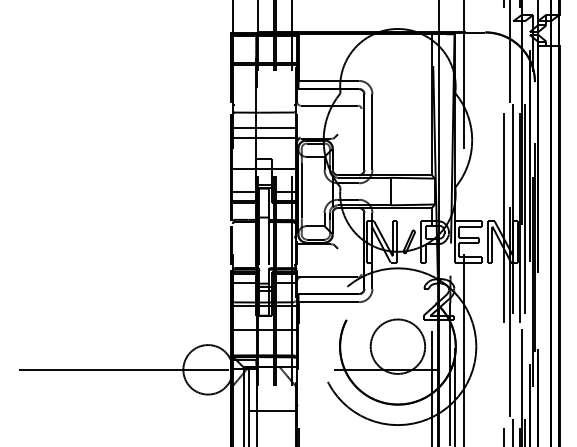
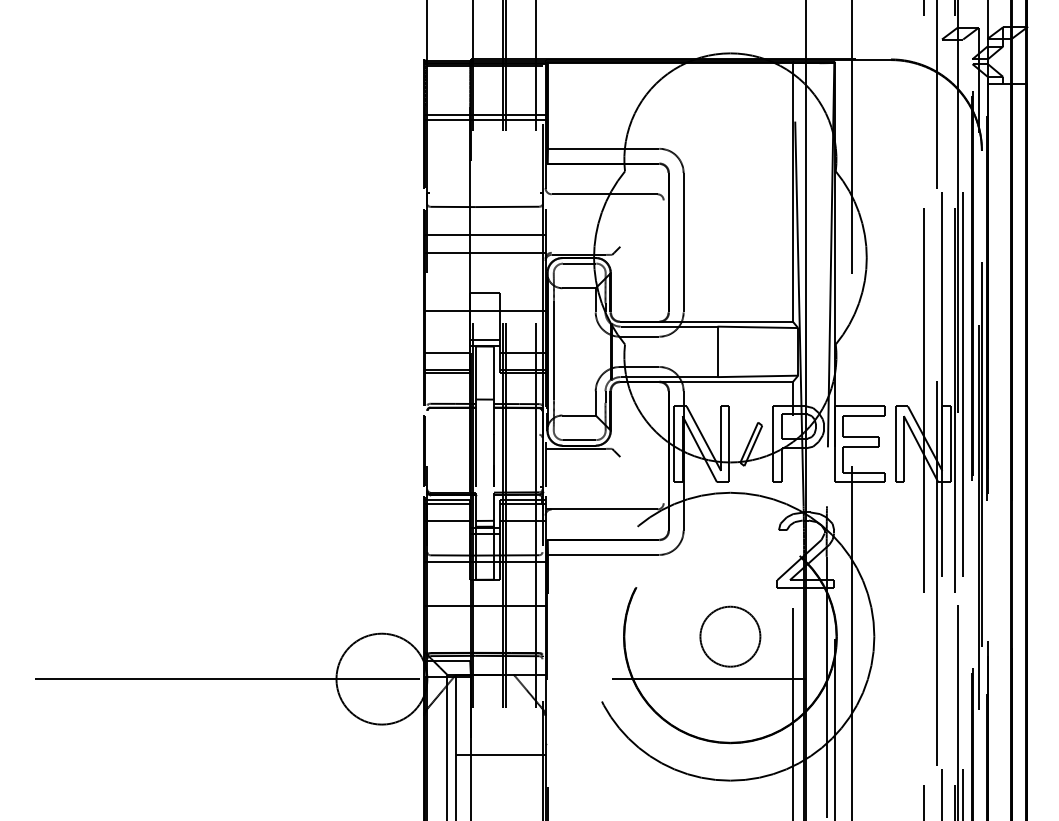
circle: (397, 346) -> (729, 636), size x0.6

